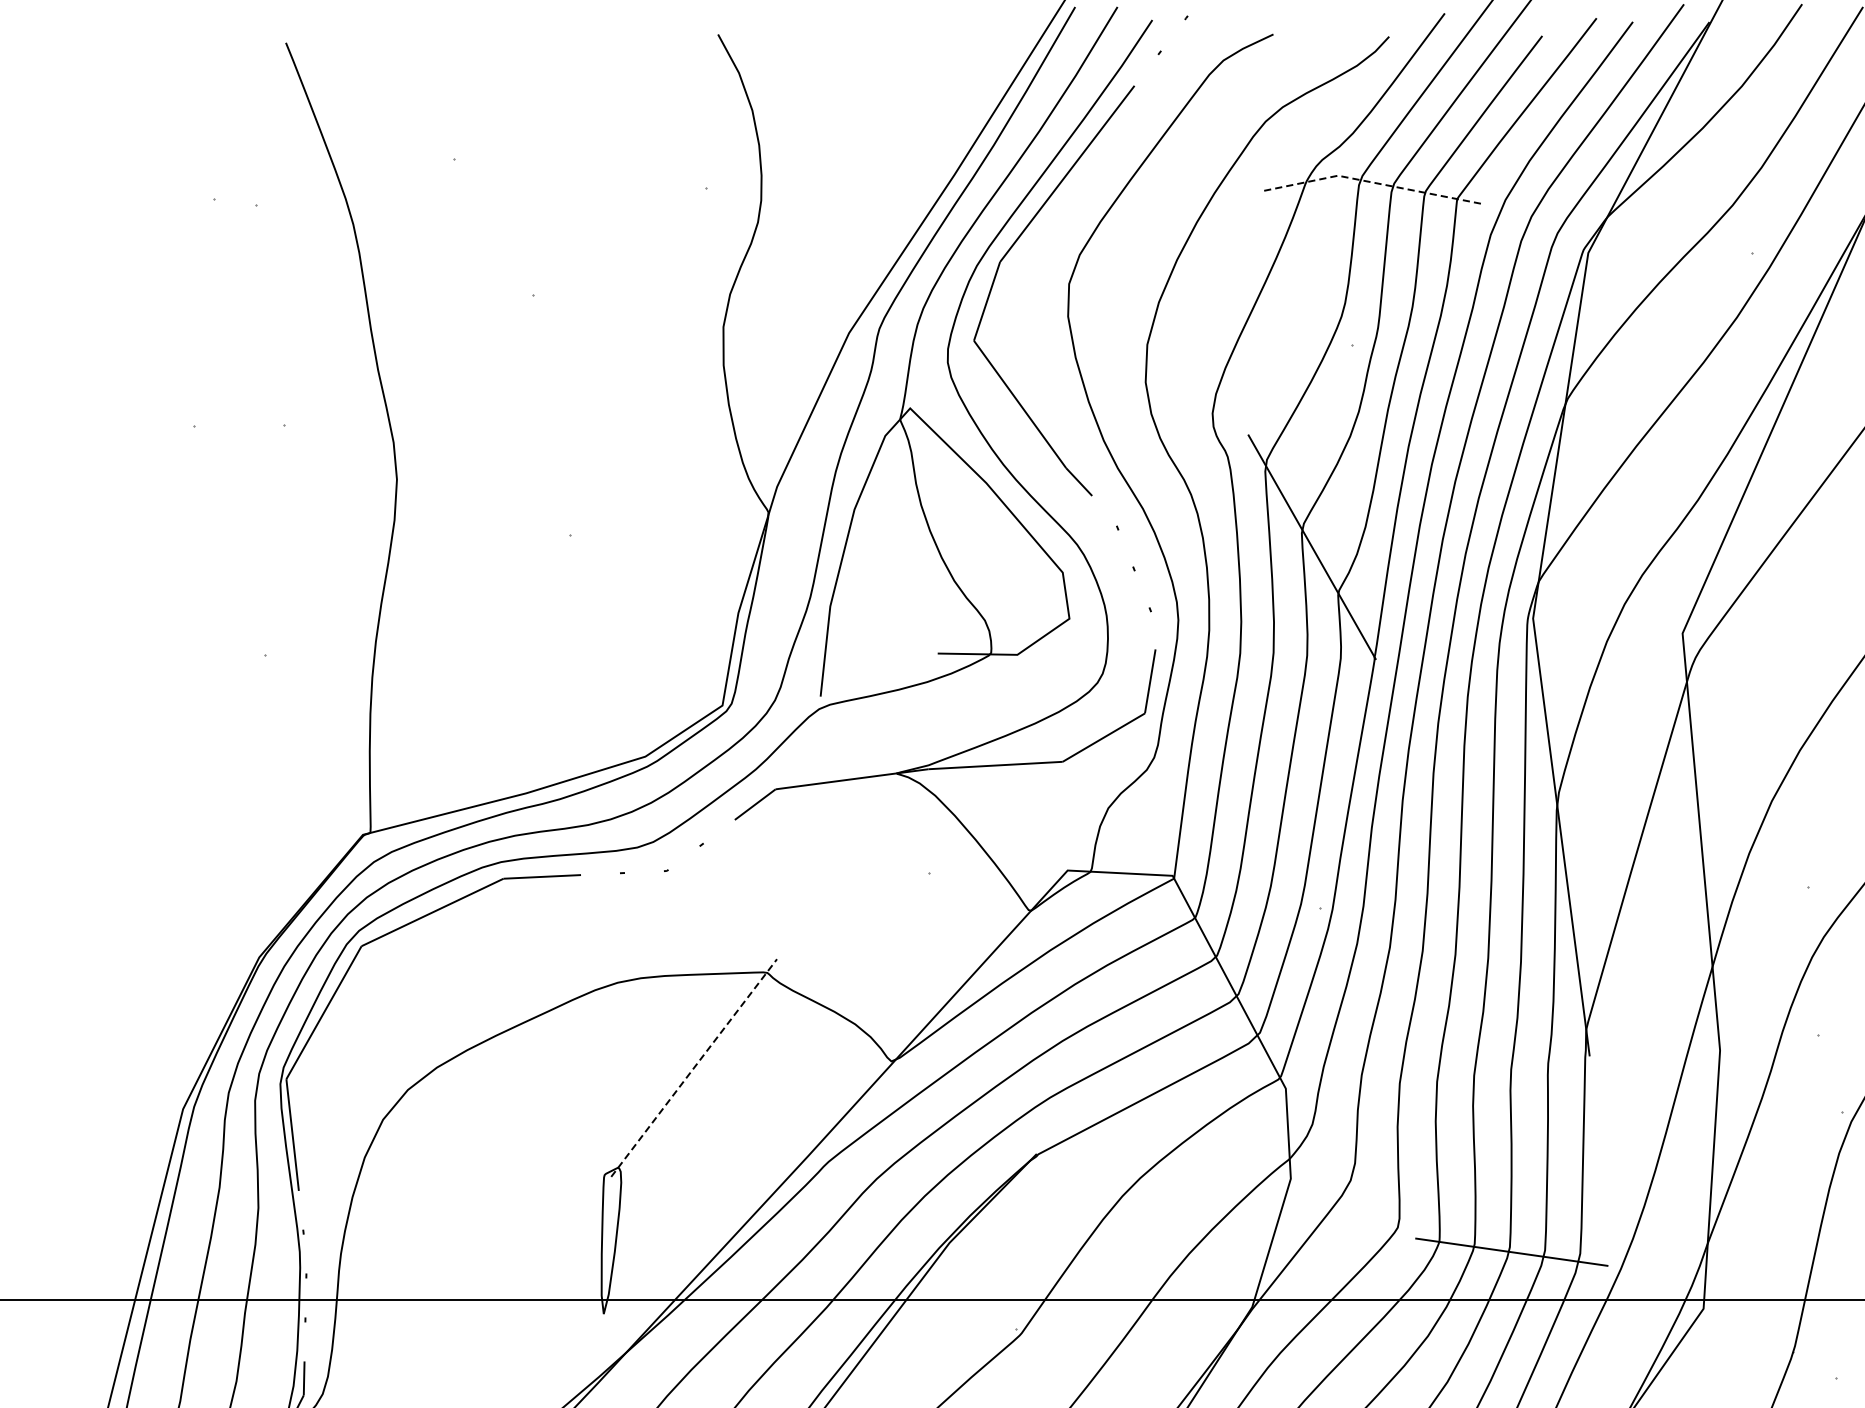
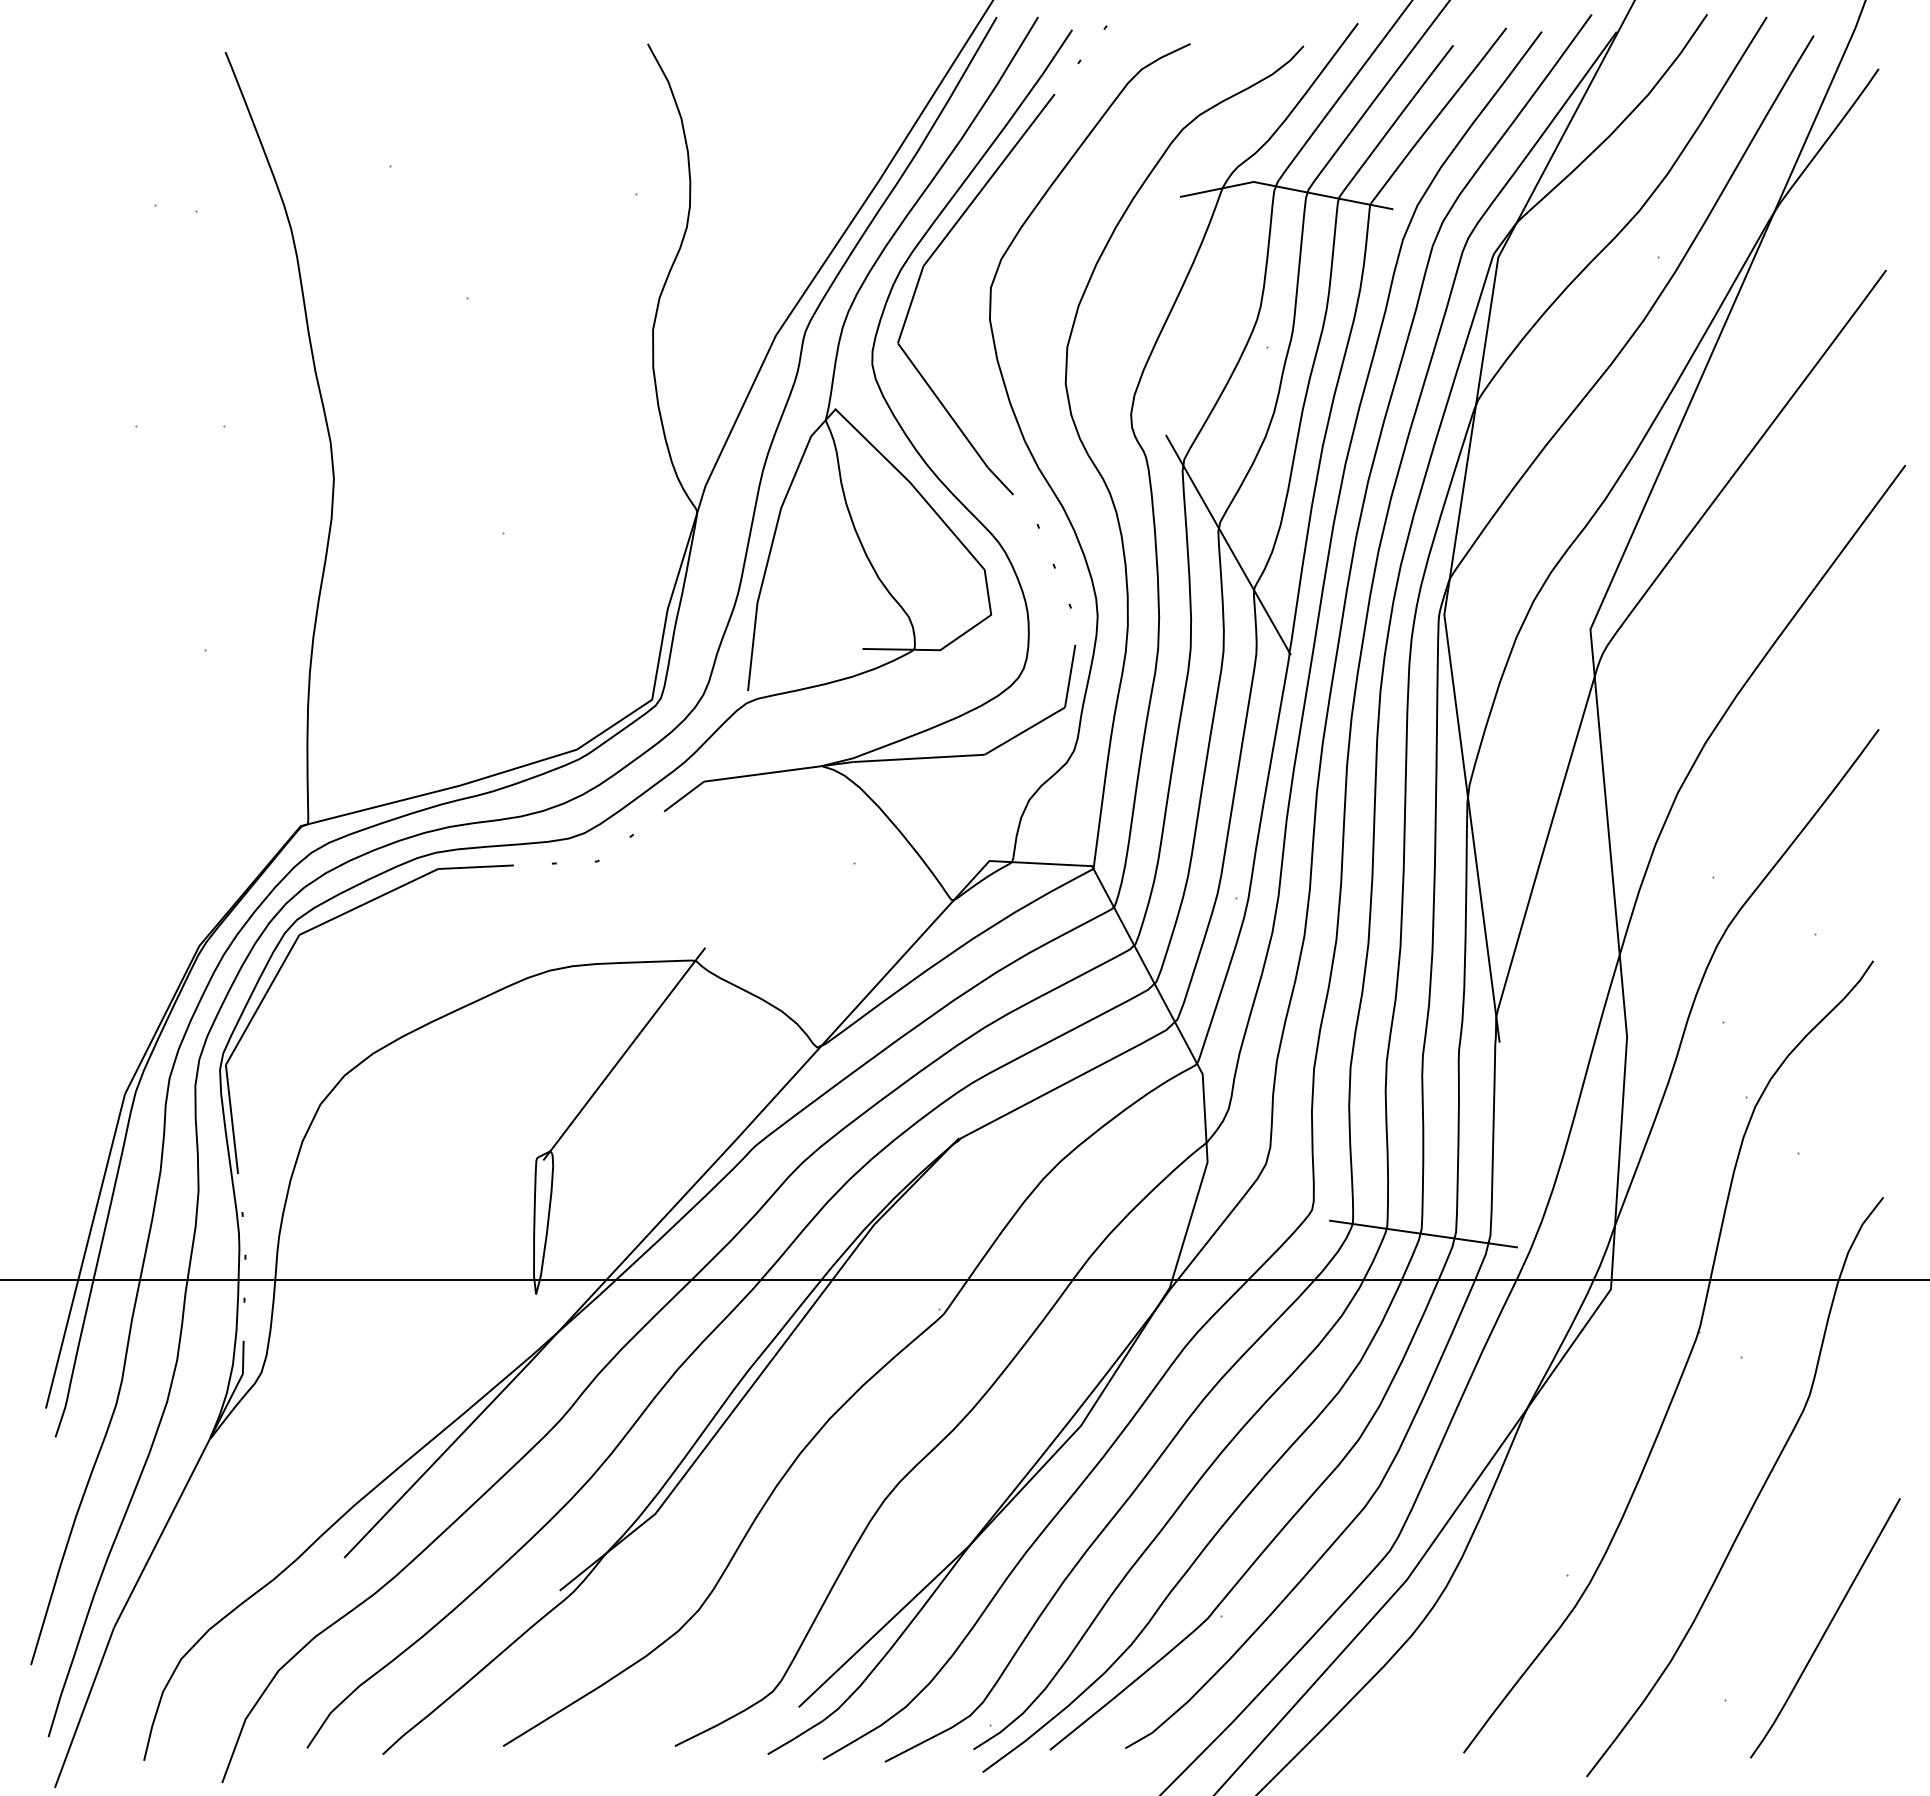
line: (1370, 182) -> (1285, 188), dashed -> solid
line: (694, 1067) -> (624, 1053), dashed -> solid

